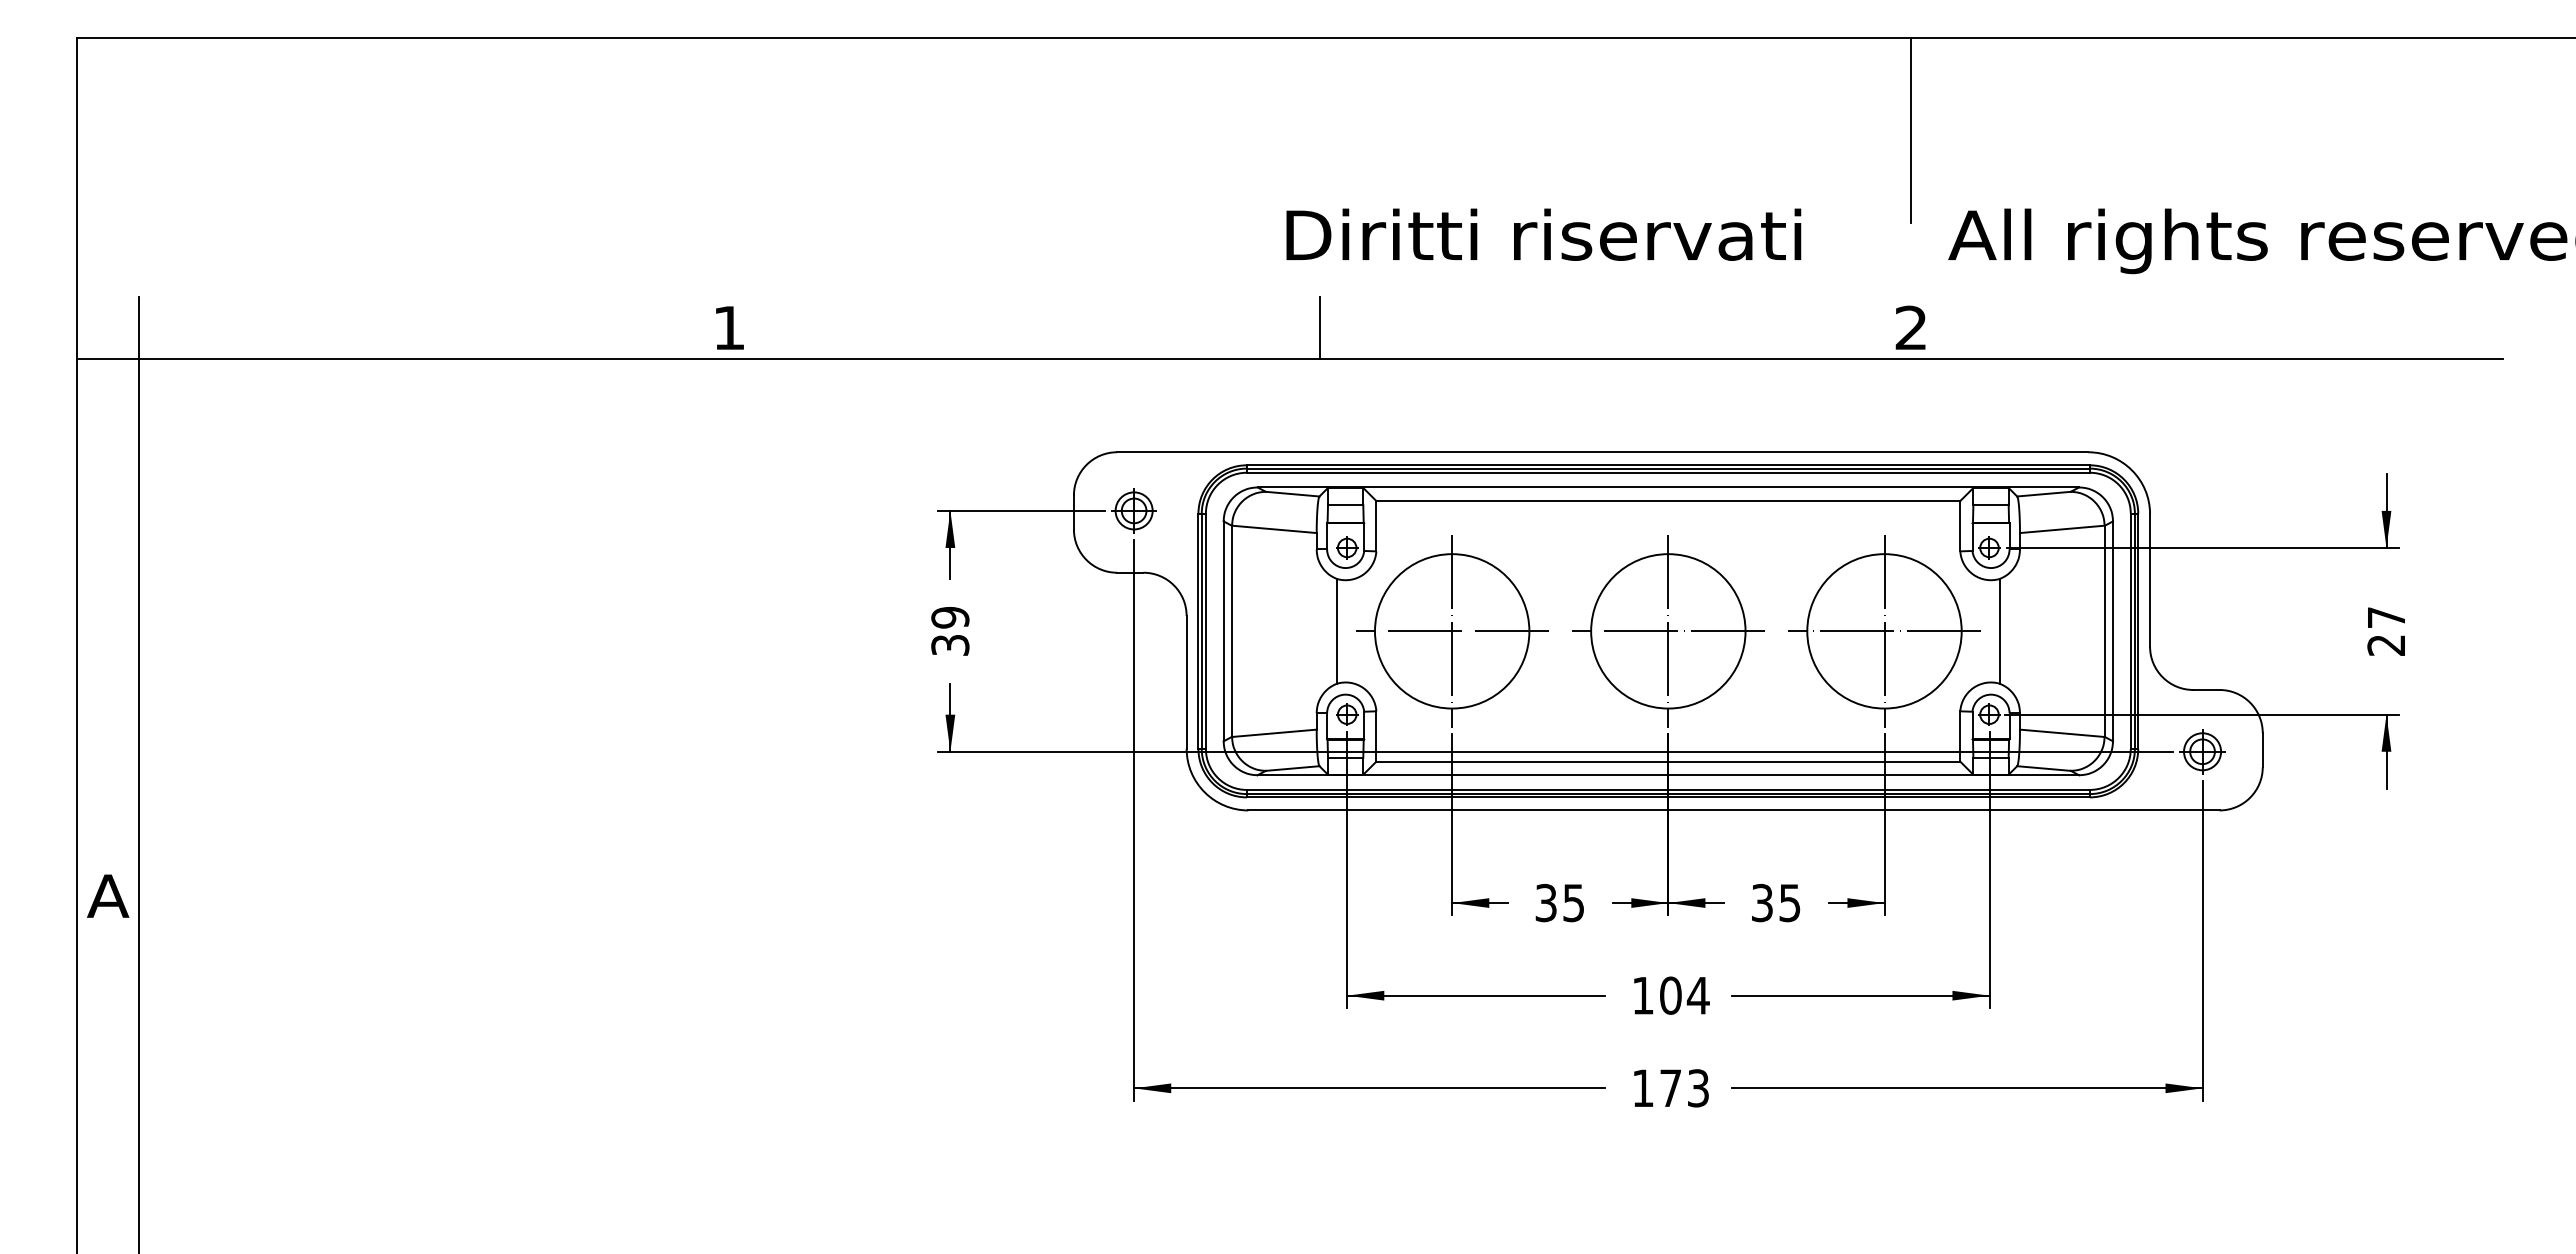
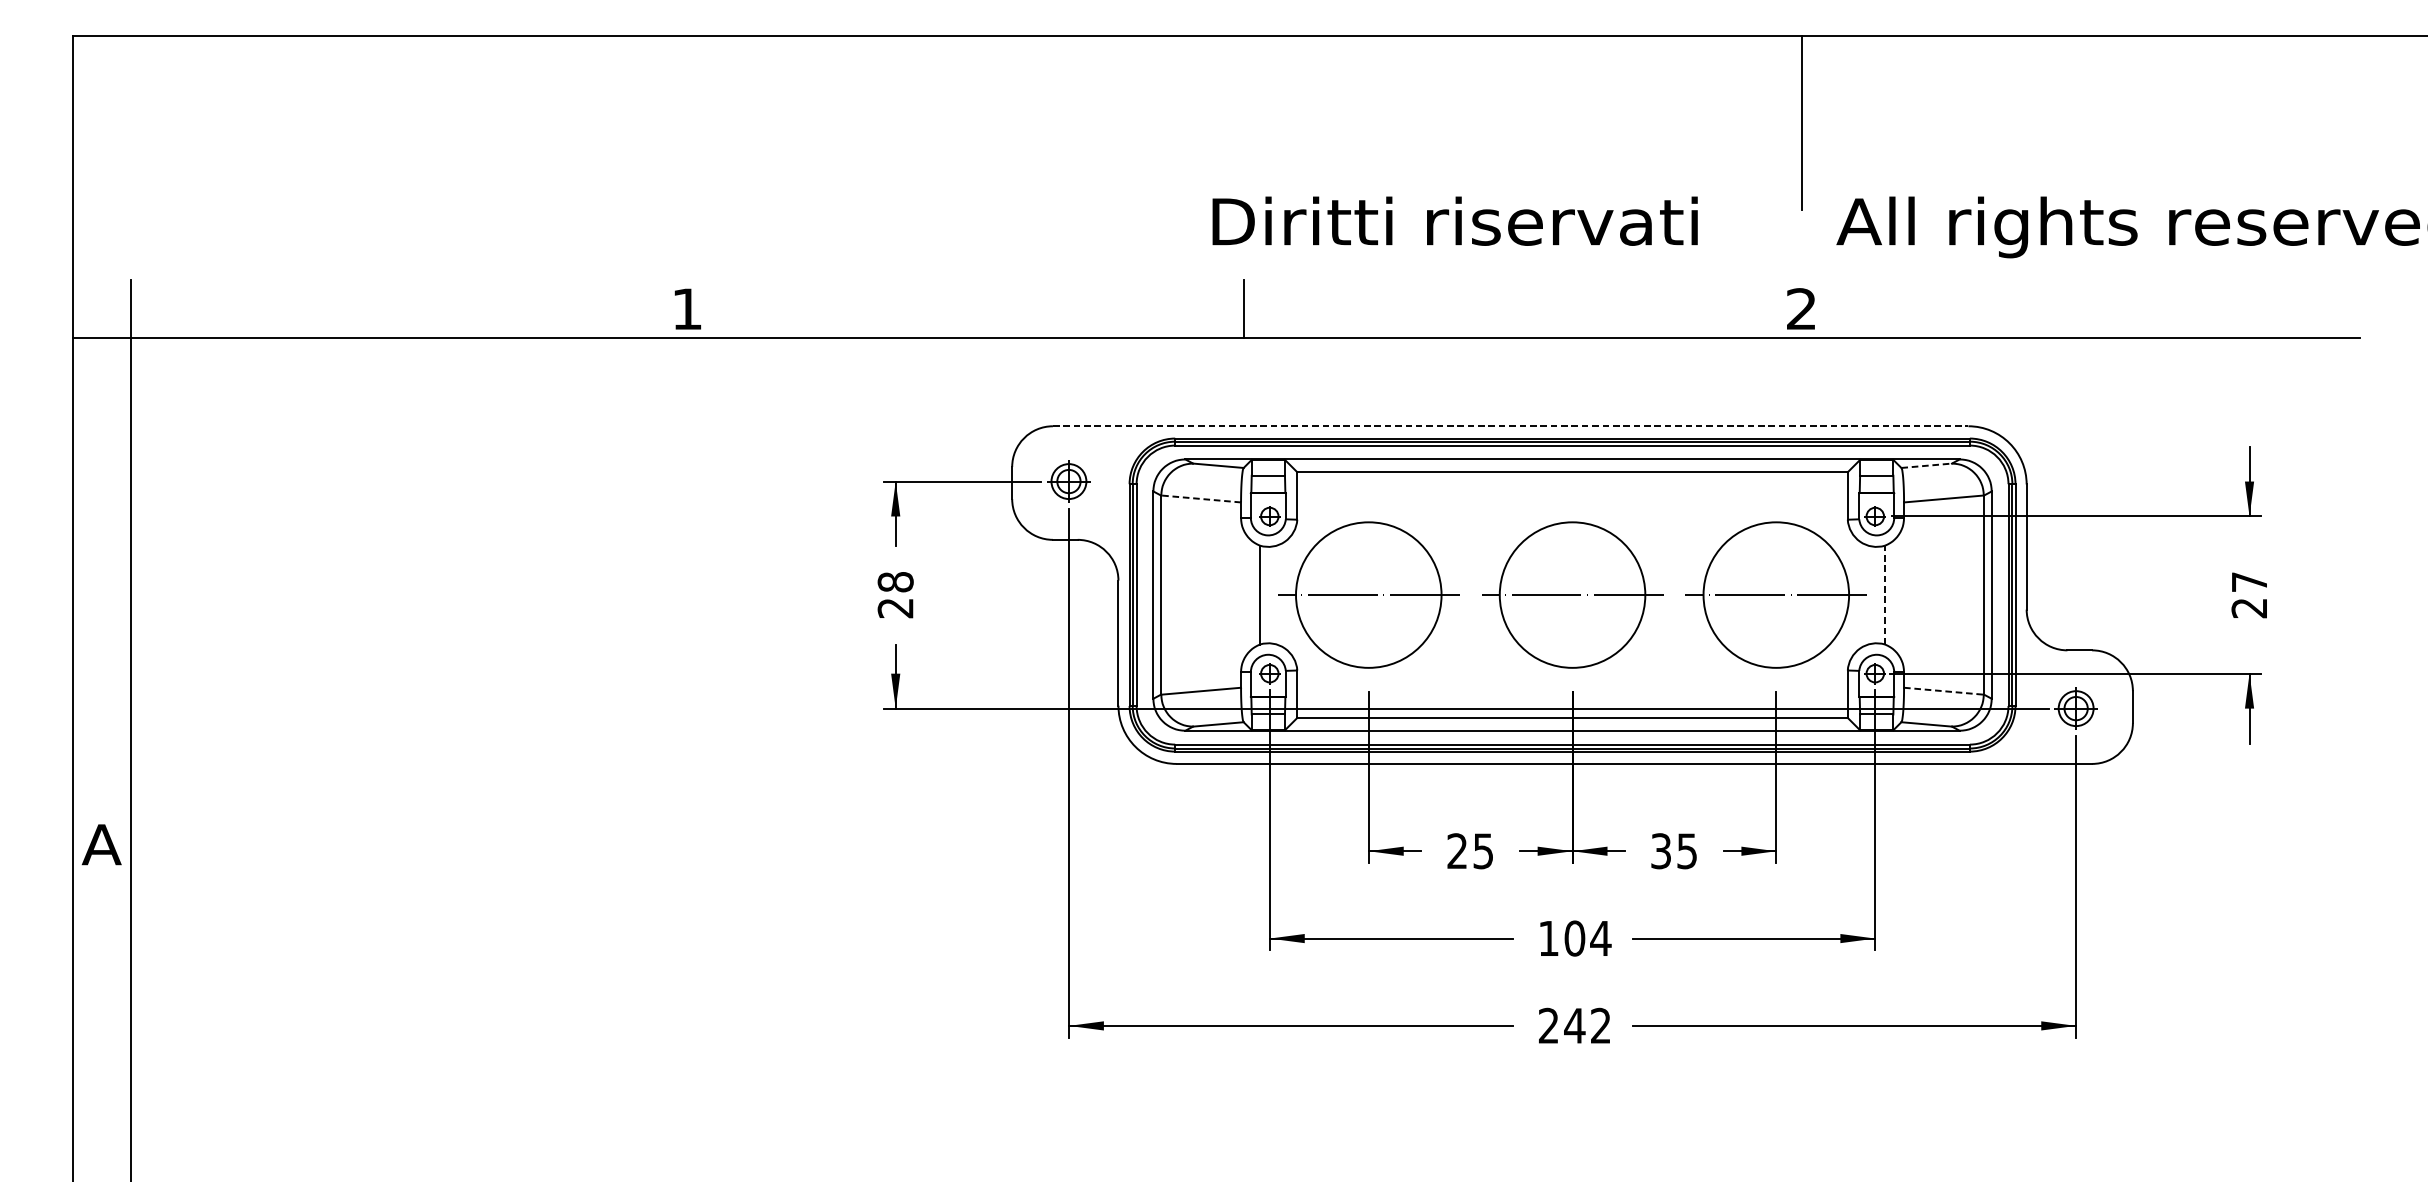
line: (1602, 452) -> (1510, 426), solid -> dashed
line: (2044, 494) -> (1927, 466), solid -> dashed
line: (1273, 529) -> (1200, 499), solid -> dashed
text: (950, 630) -> (895, 594), 39 -> 28
line: (1452, 630) -> (1369, 594), removed
line: (1668, 630) -> (1572, 594), removed
line: (1884, 630) -> (1776, 594), removed
line: (1999, 630) -> (1884, 594), solid -> dashed
line: (2062, 733) -> (1944, 691), solid -> dashed
text: (1545, 903) -> (1456, 851), 35 -> 25
text: (1670, 1088) -> (1574, 1026), 173 -> 242

